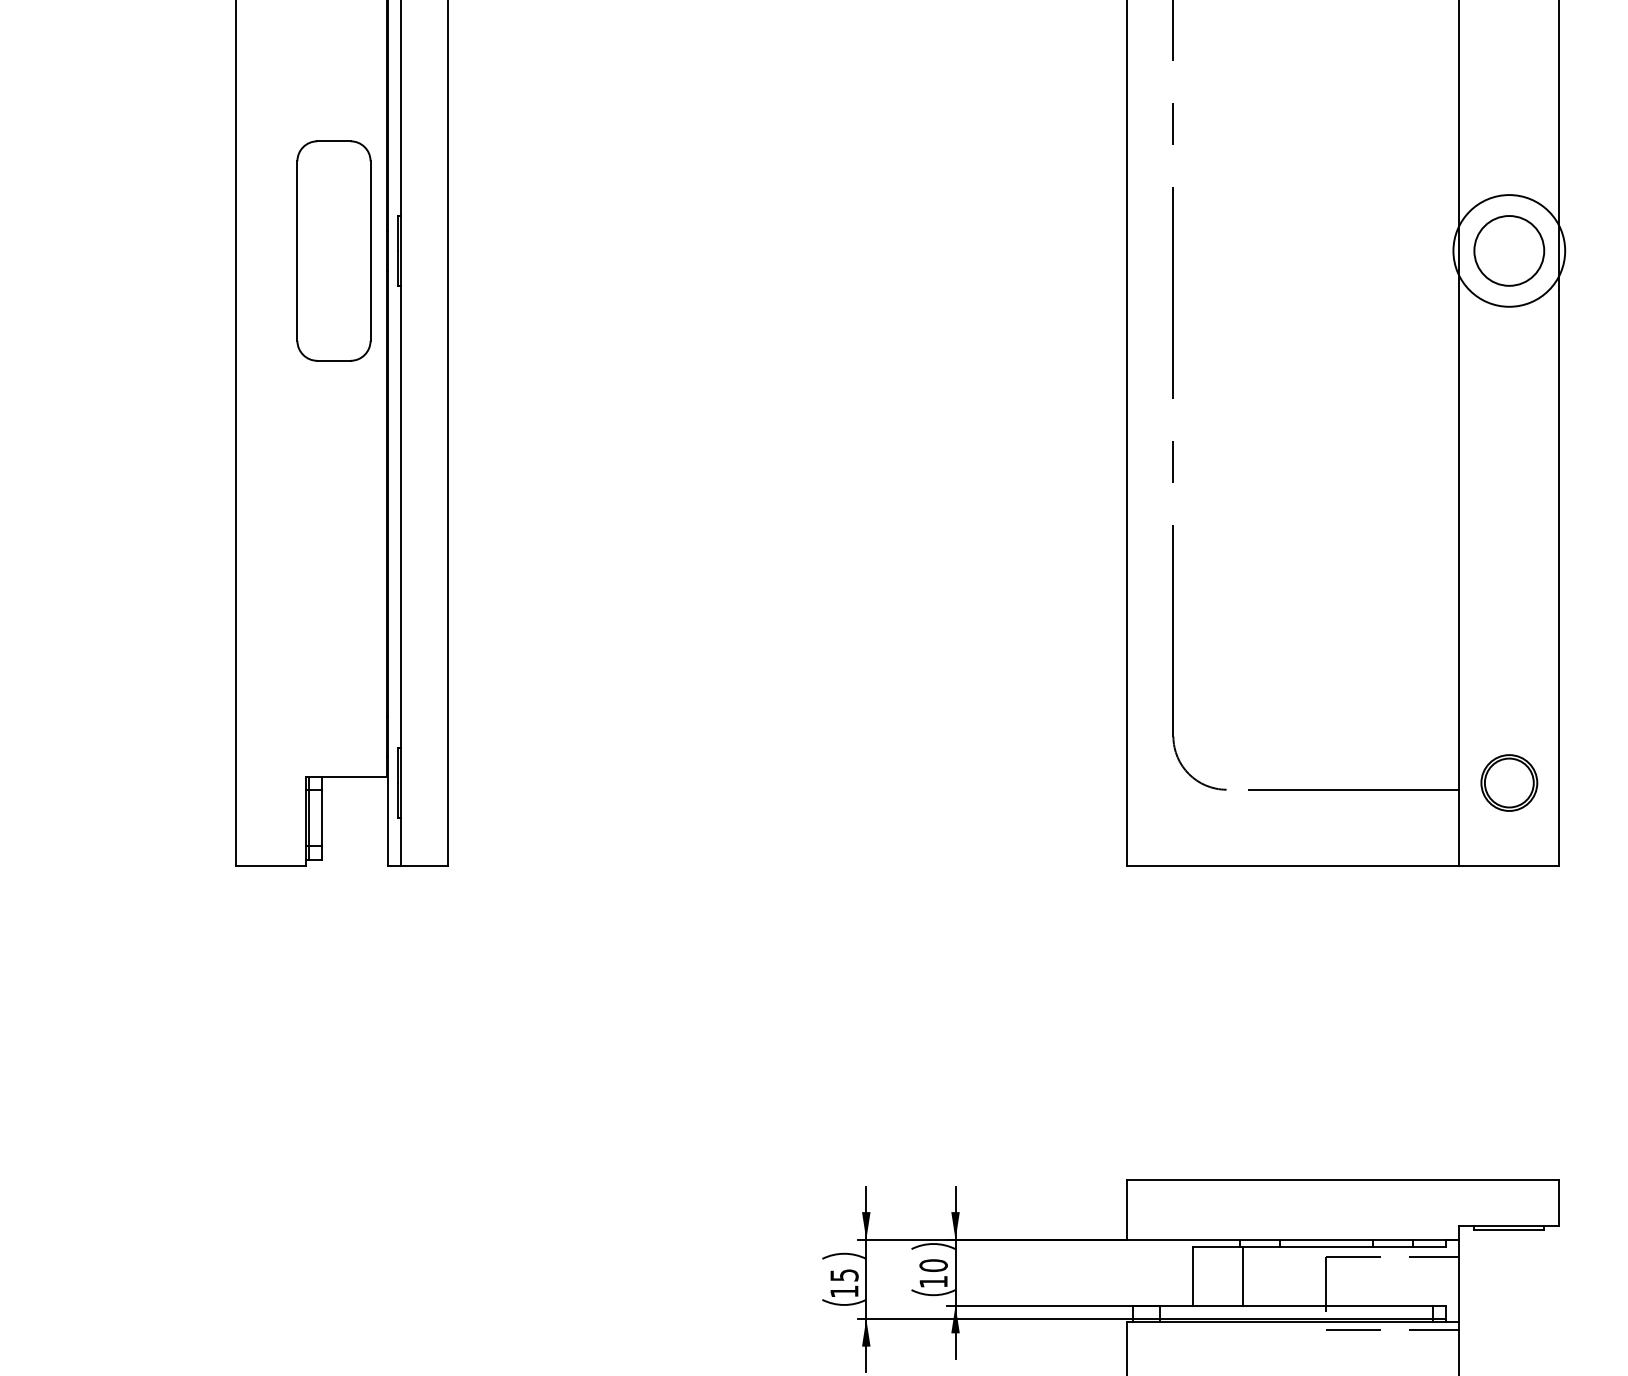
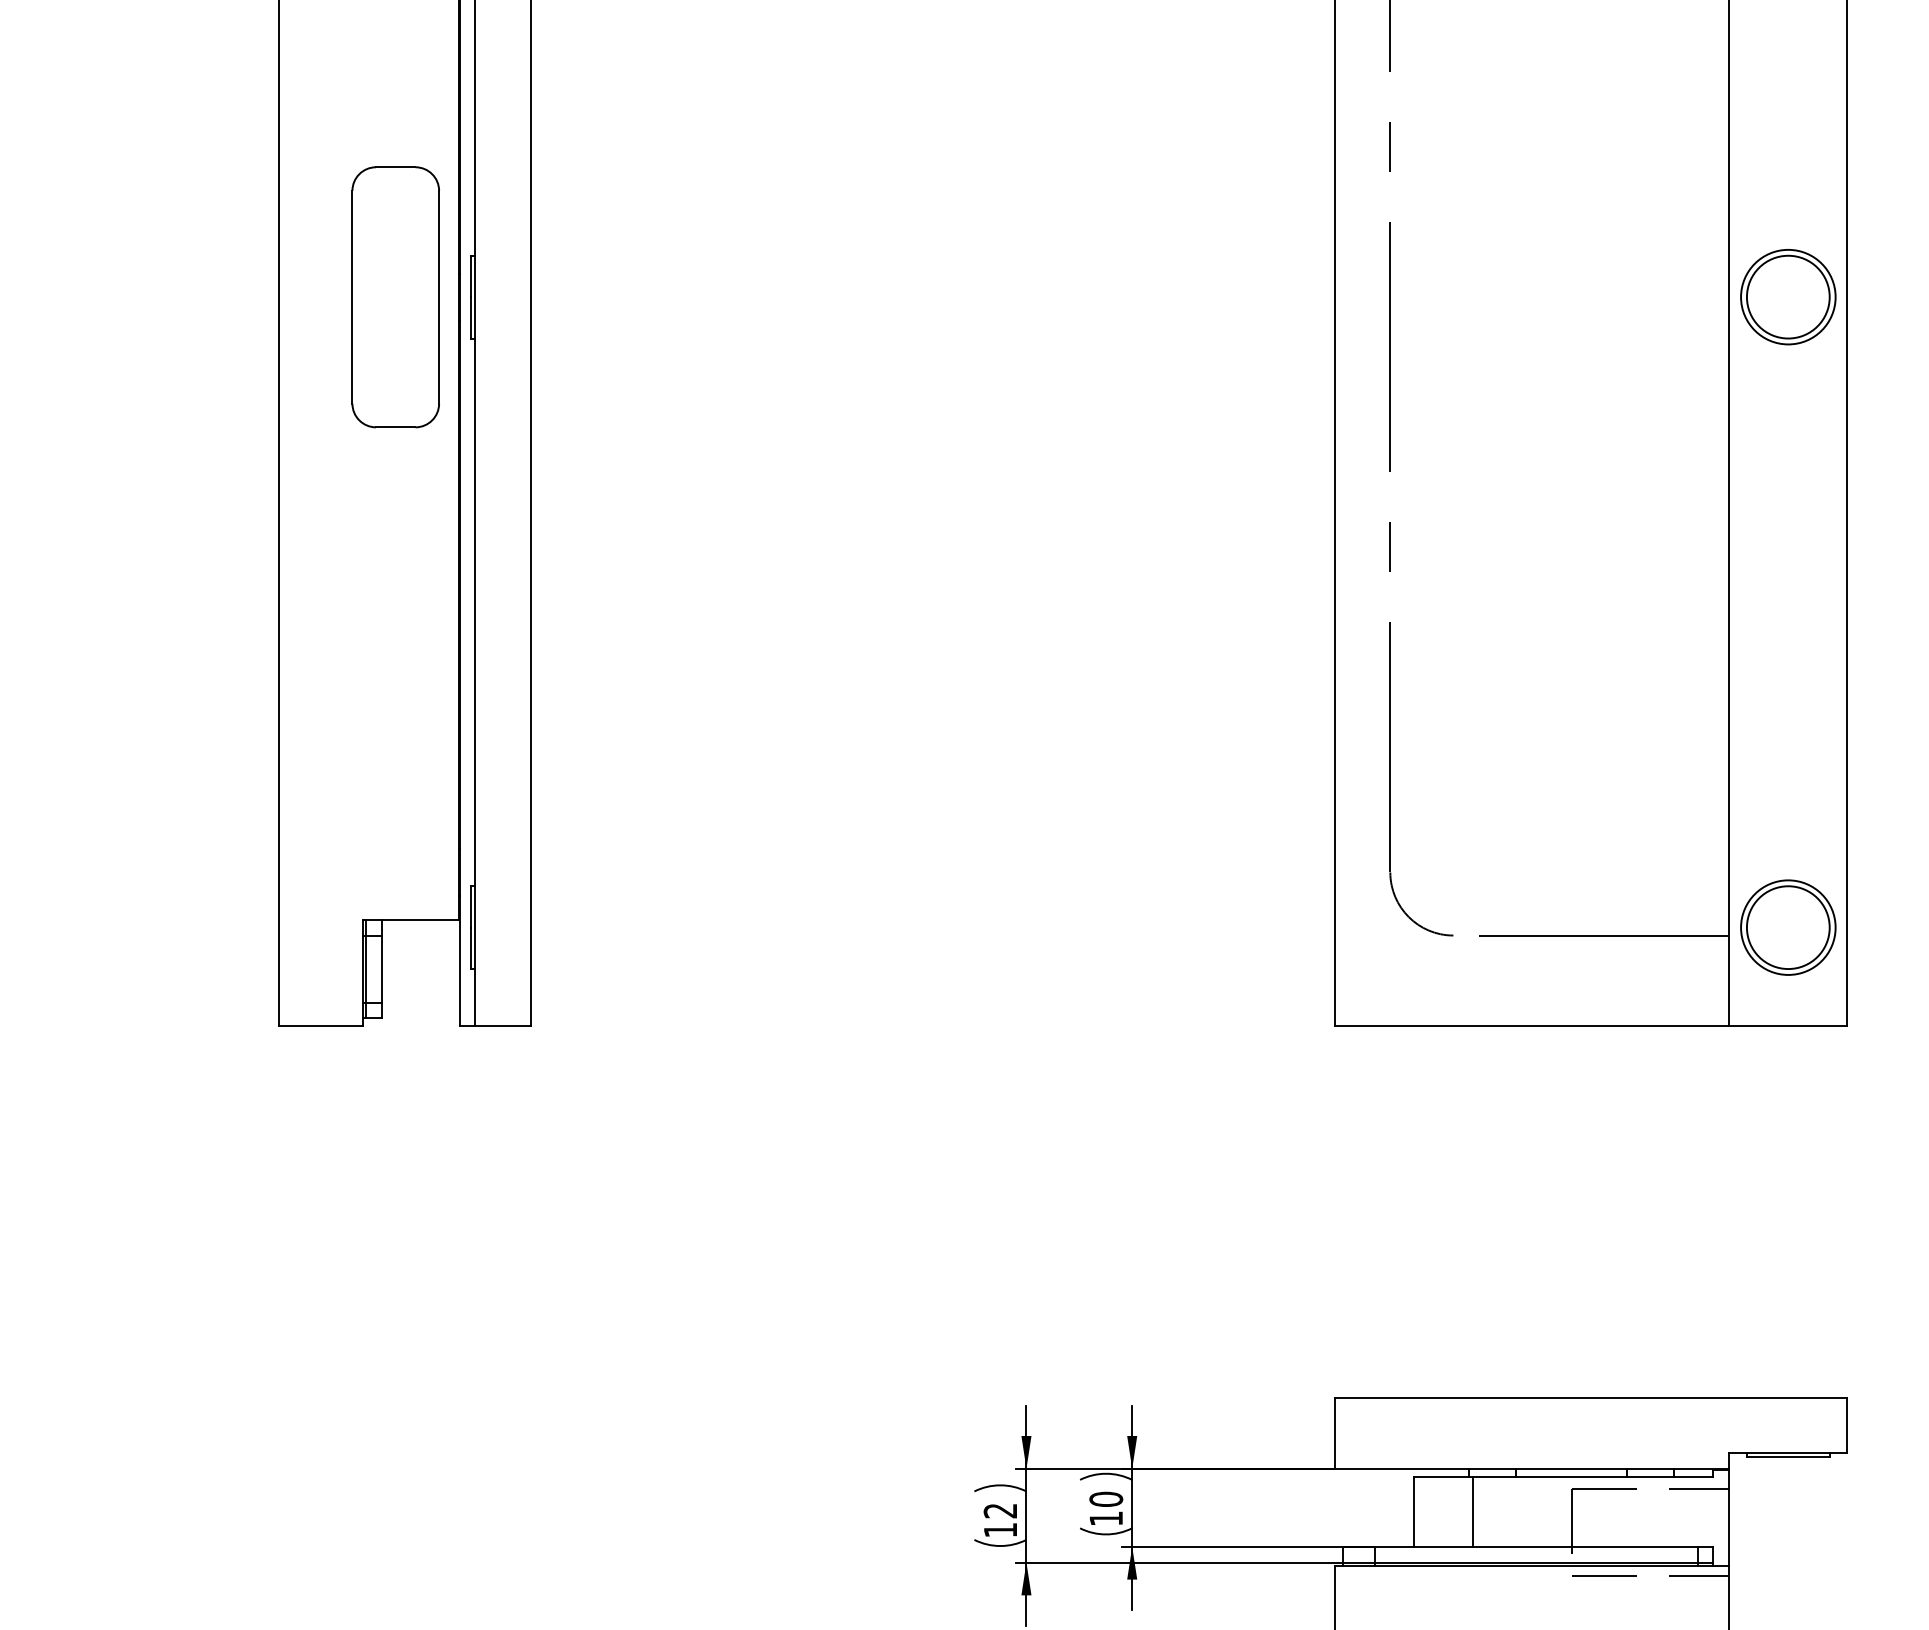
circle: (1509, 250) -> (1788, 296), size x0.71
part: (1509, 782) -> (1788, 927), size x1.43
text: (844, 1275) -> (1000, 1511), 15 -> 12

